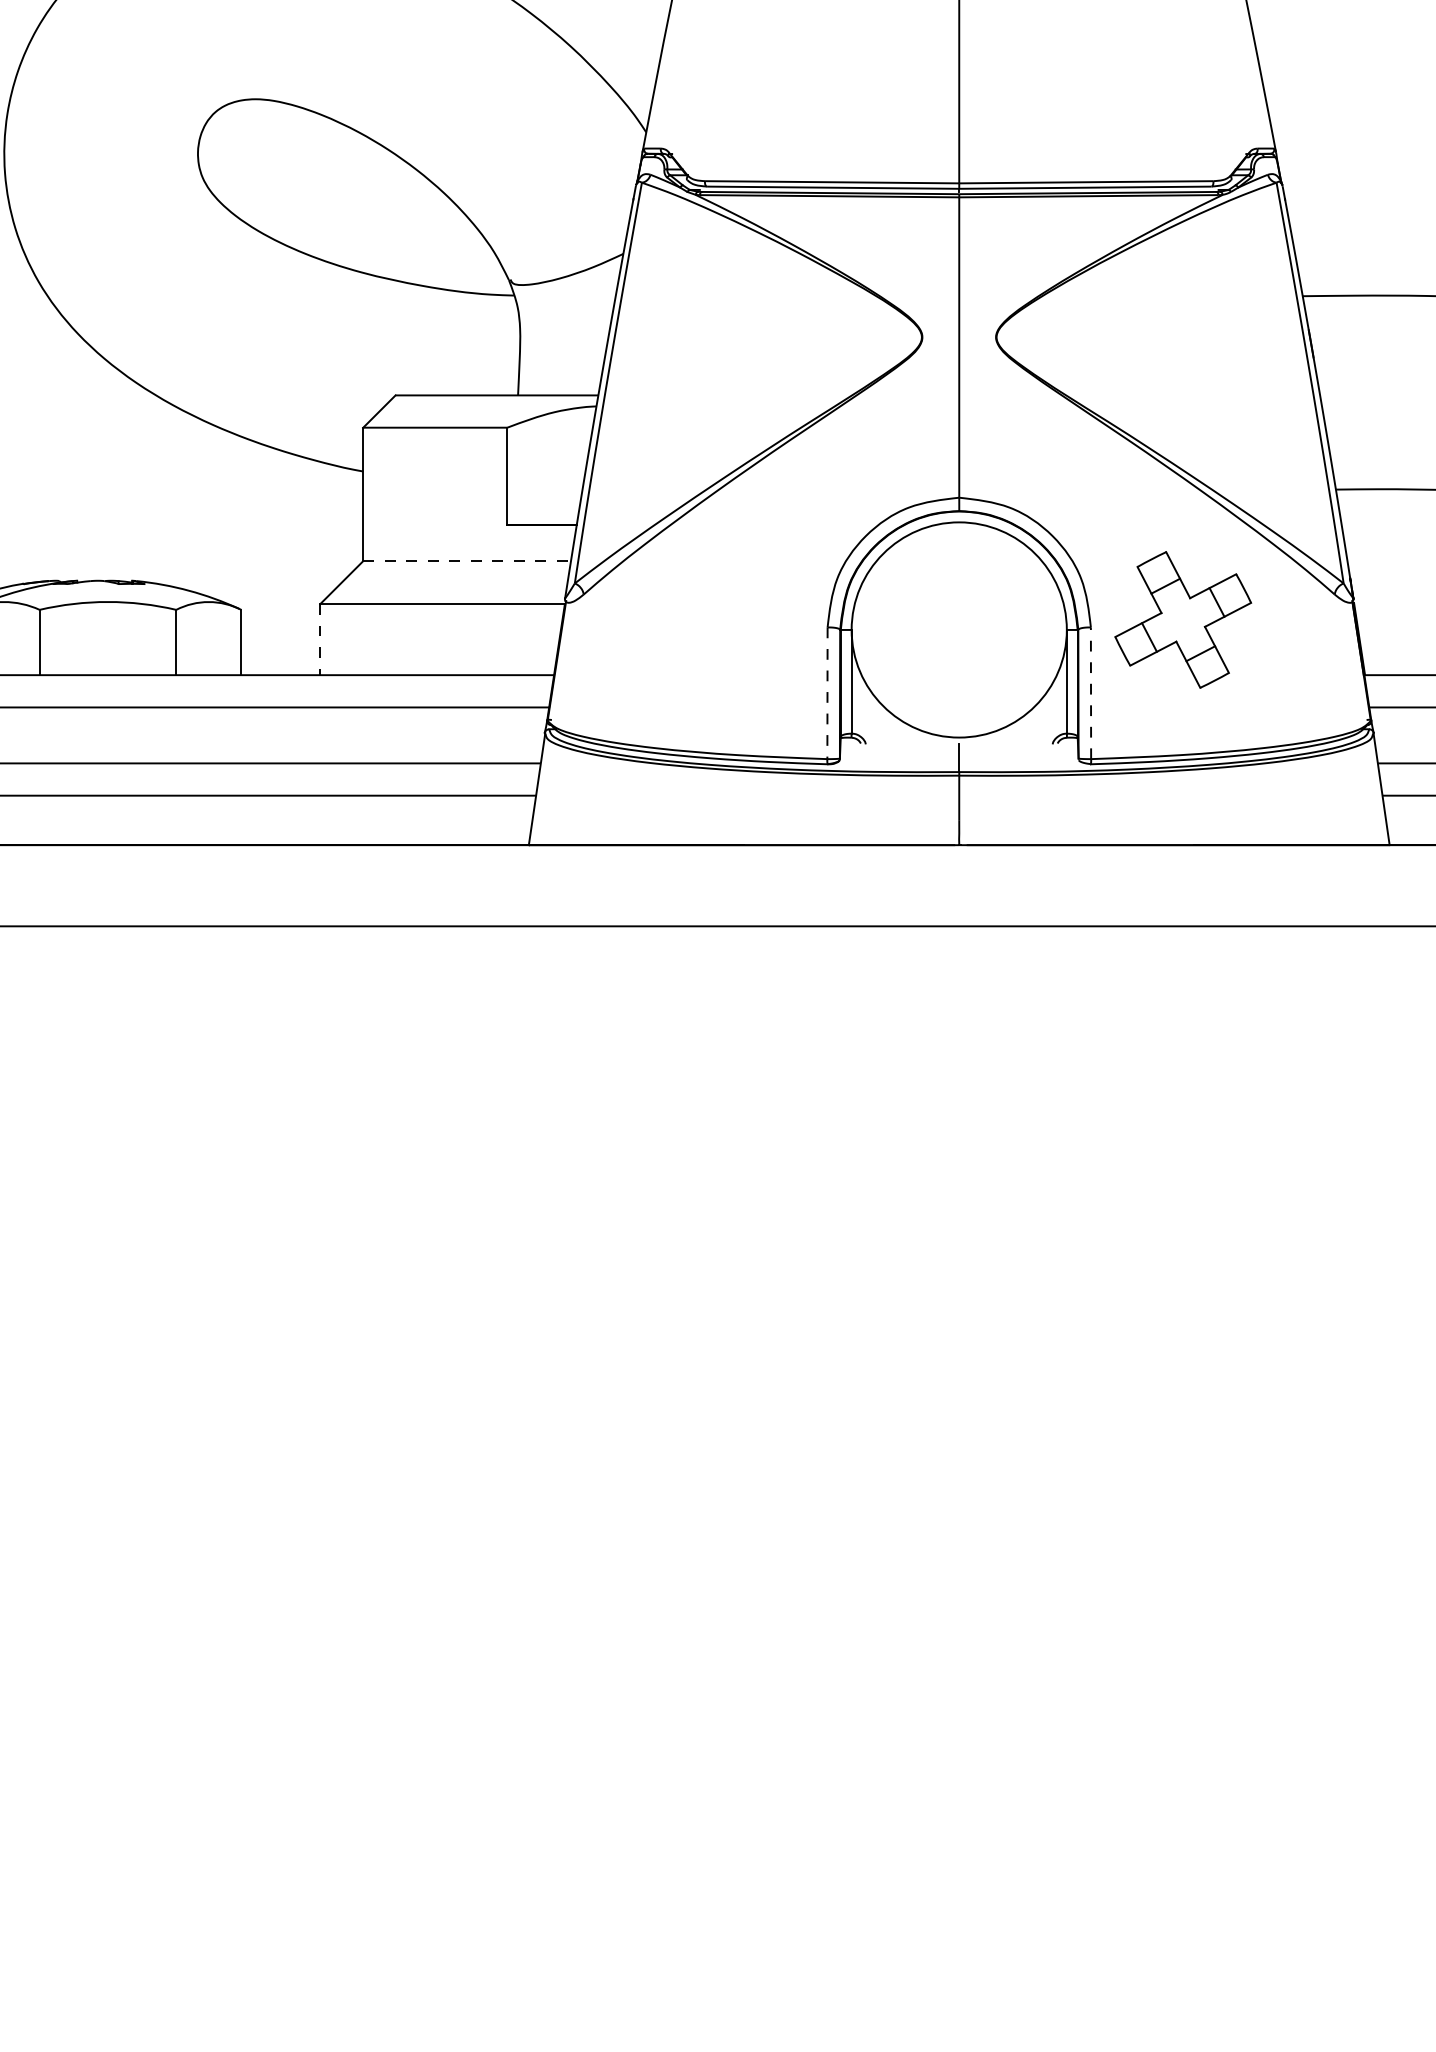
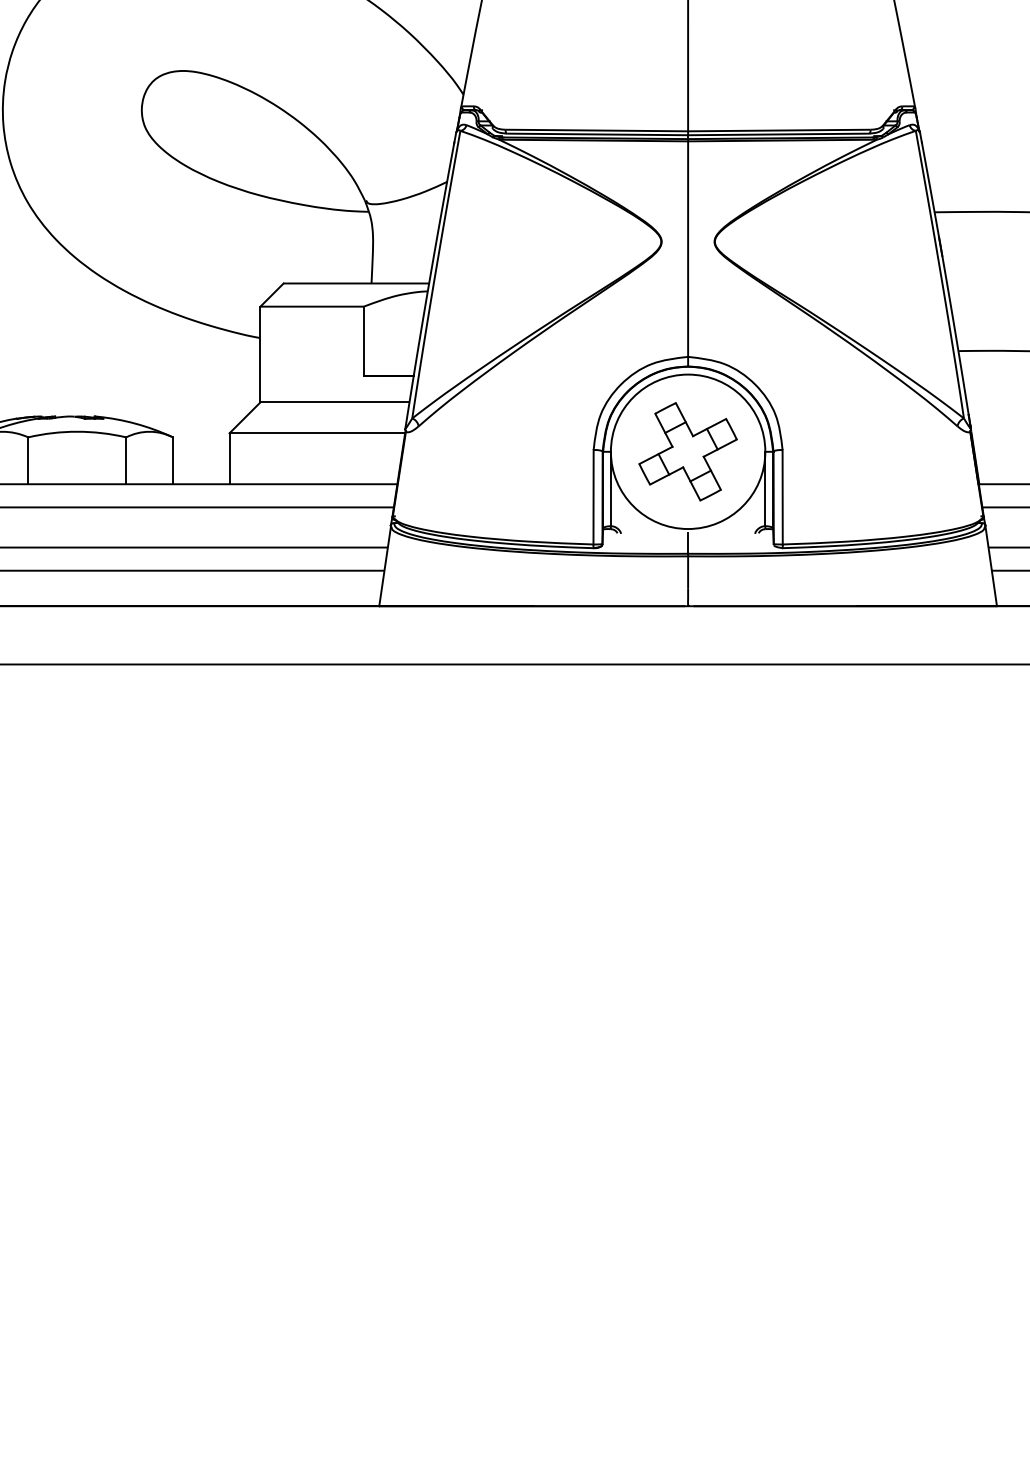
line: (466, 561) -> (334, 402), dashed -> solid
part: (1183, 619) -> (688, 451), moved
line: (320, 639) -> (229, 458), dashed -> solid
line: (827, 693) -> (593, 497), dashed -> solid
line: (1091, 693) -> (783, 497), dashed -> solid

